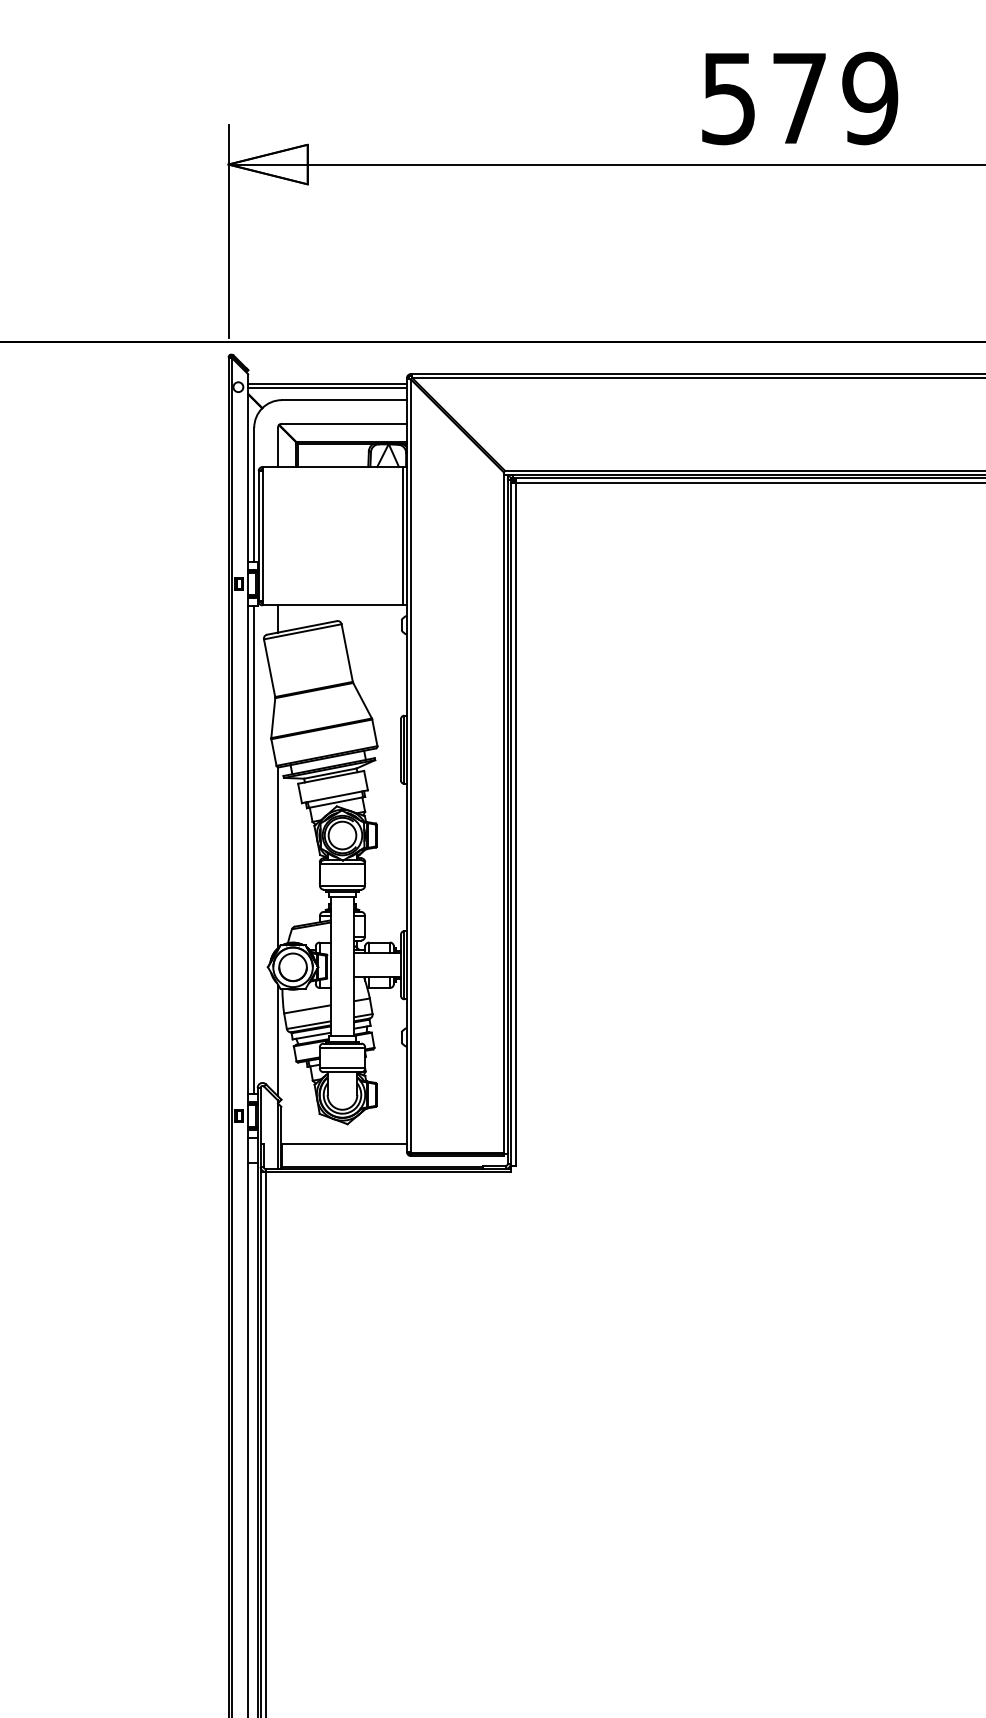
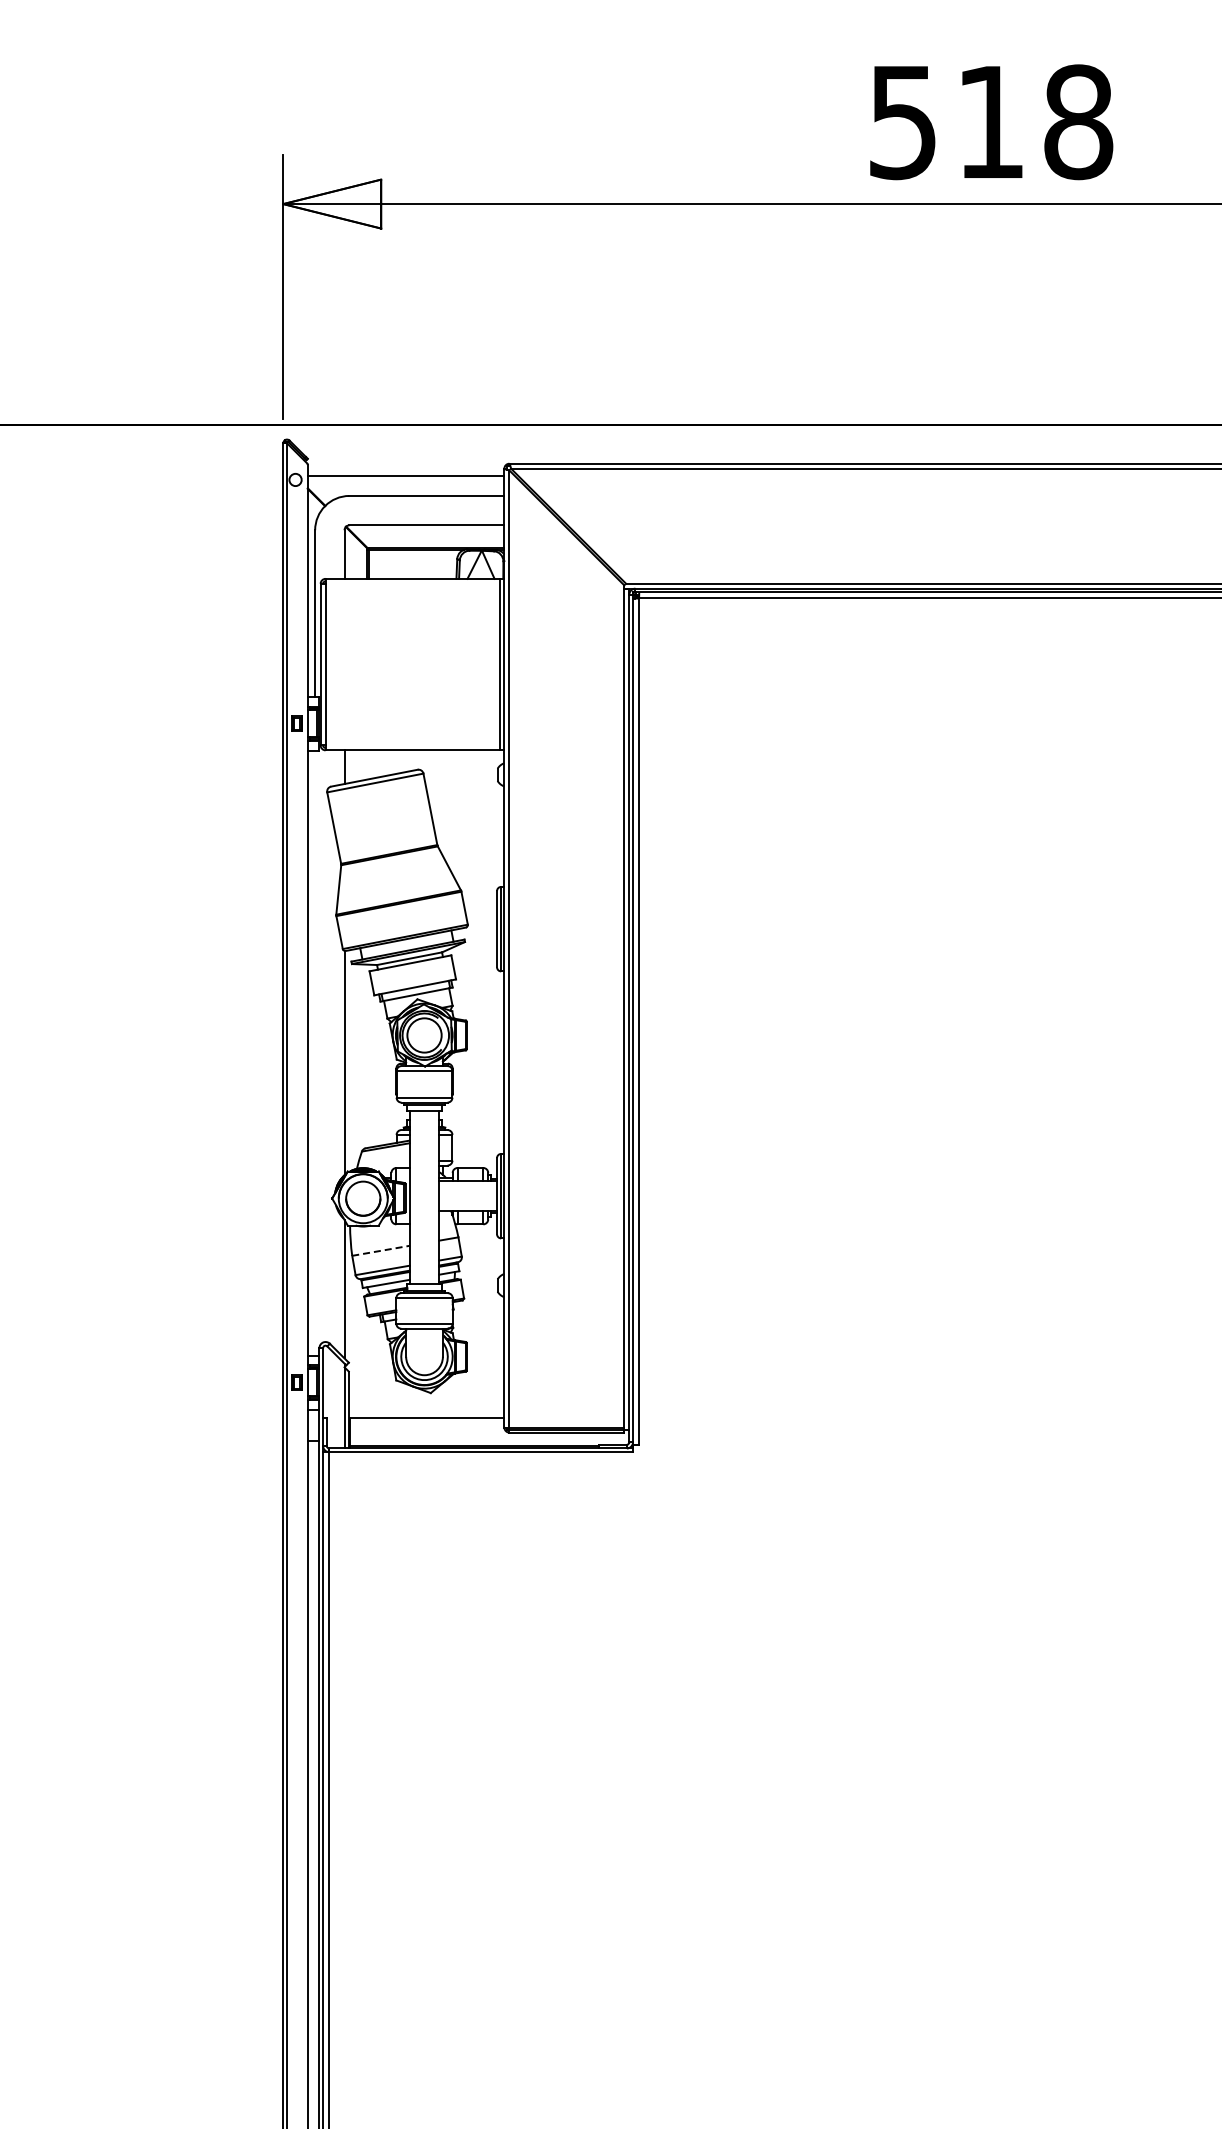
text: (835, 98) -> (1035, 122), 579 -> 518
line: (327, 388) -> (405, 481), removed
line: (254, 849) -> (315, 1052), removed
line: (307, 1009) -> (381, 1250), solid -> dashed

